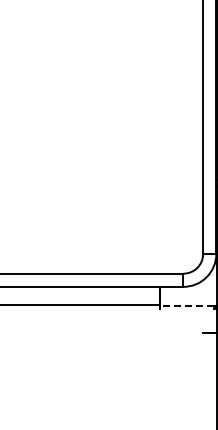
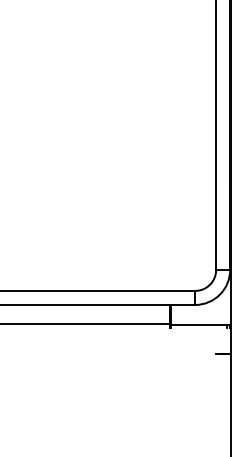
line: (186, 305) -> (198, 324), dashed -> solid

